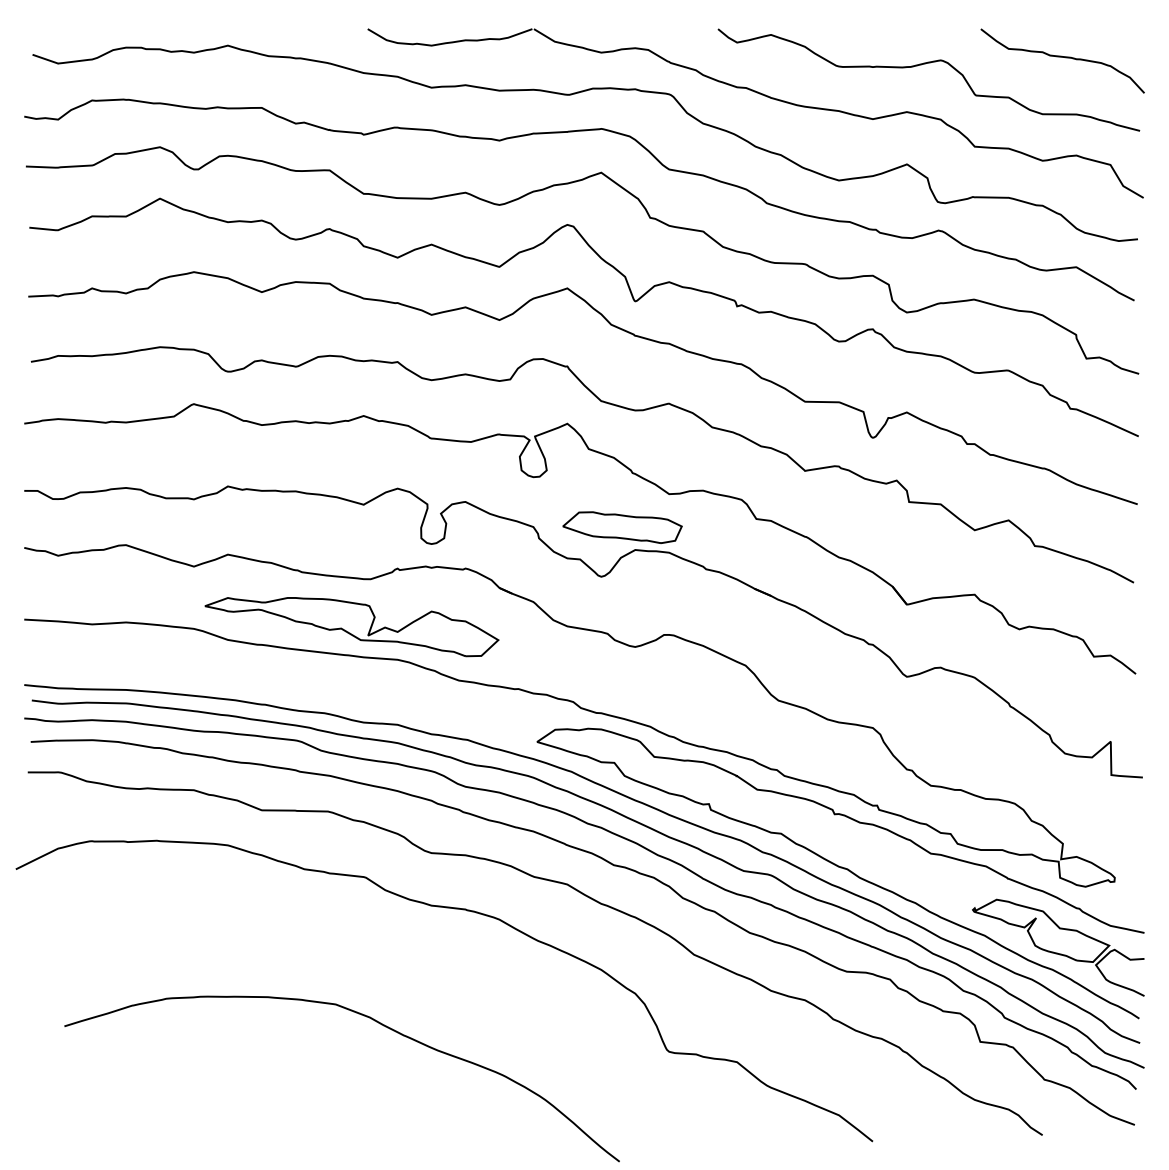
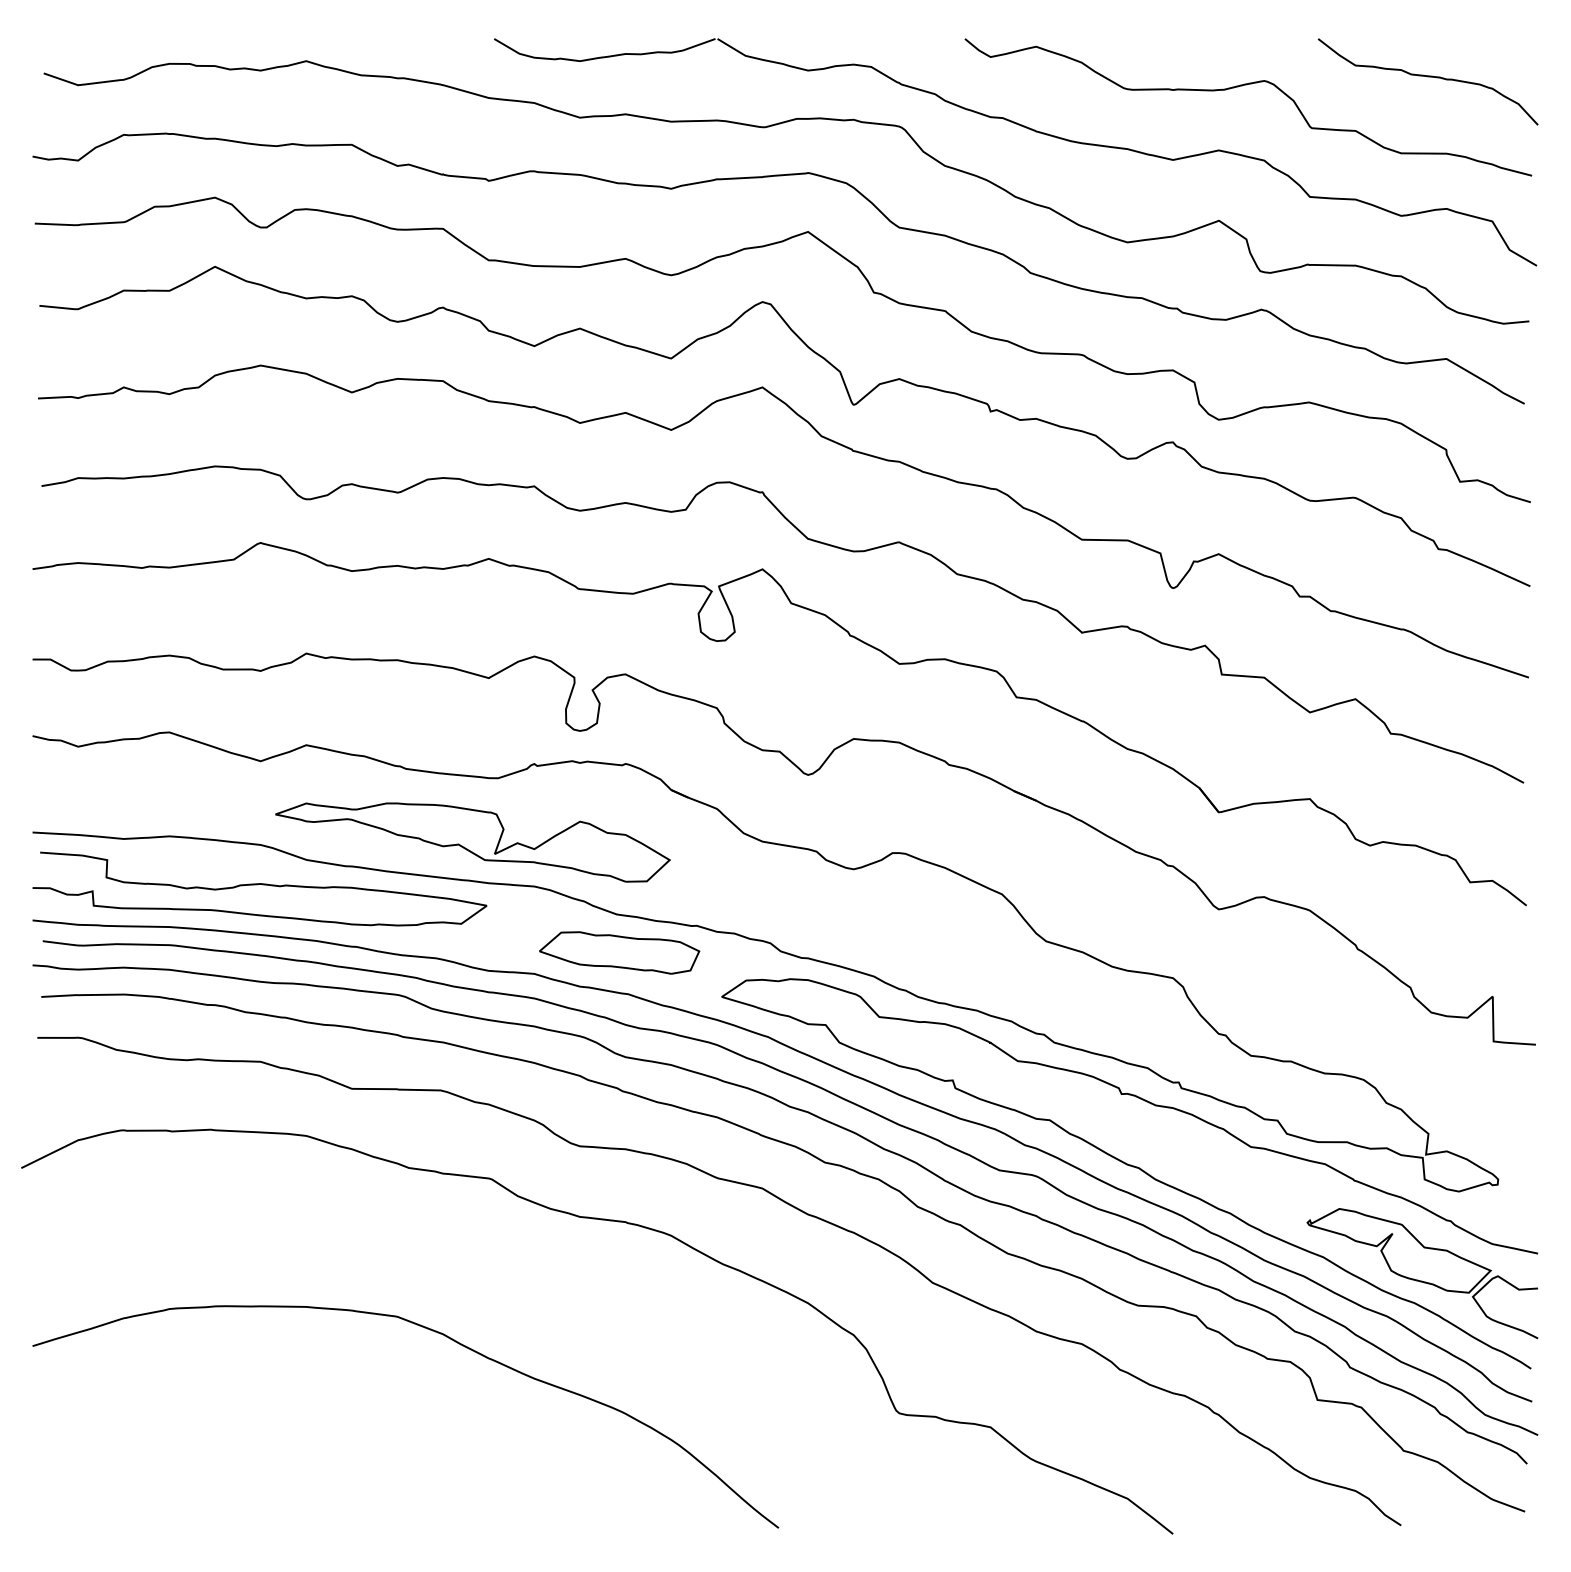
part: (622, 527) -> (619, 952), moved
curve: (191, 659) -> (257, 885), added
curve: (376, 1022) -> (451, 1340), moved

